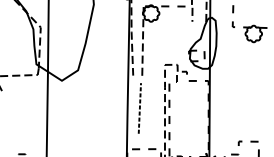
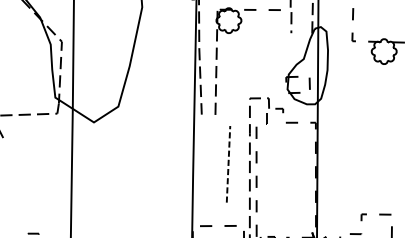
line: (139, 108) -> (227, 164), moved

